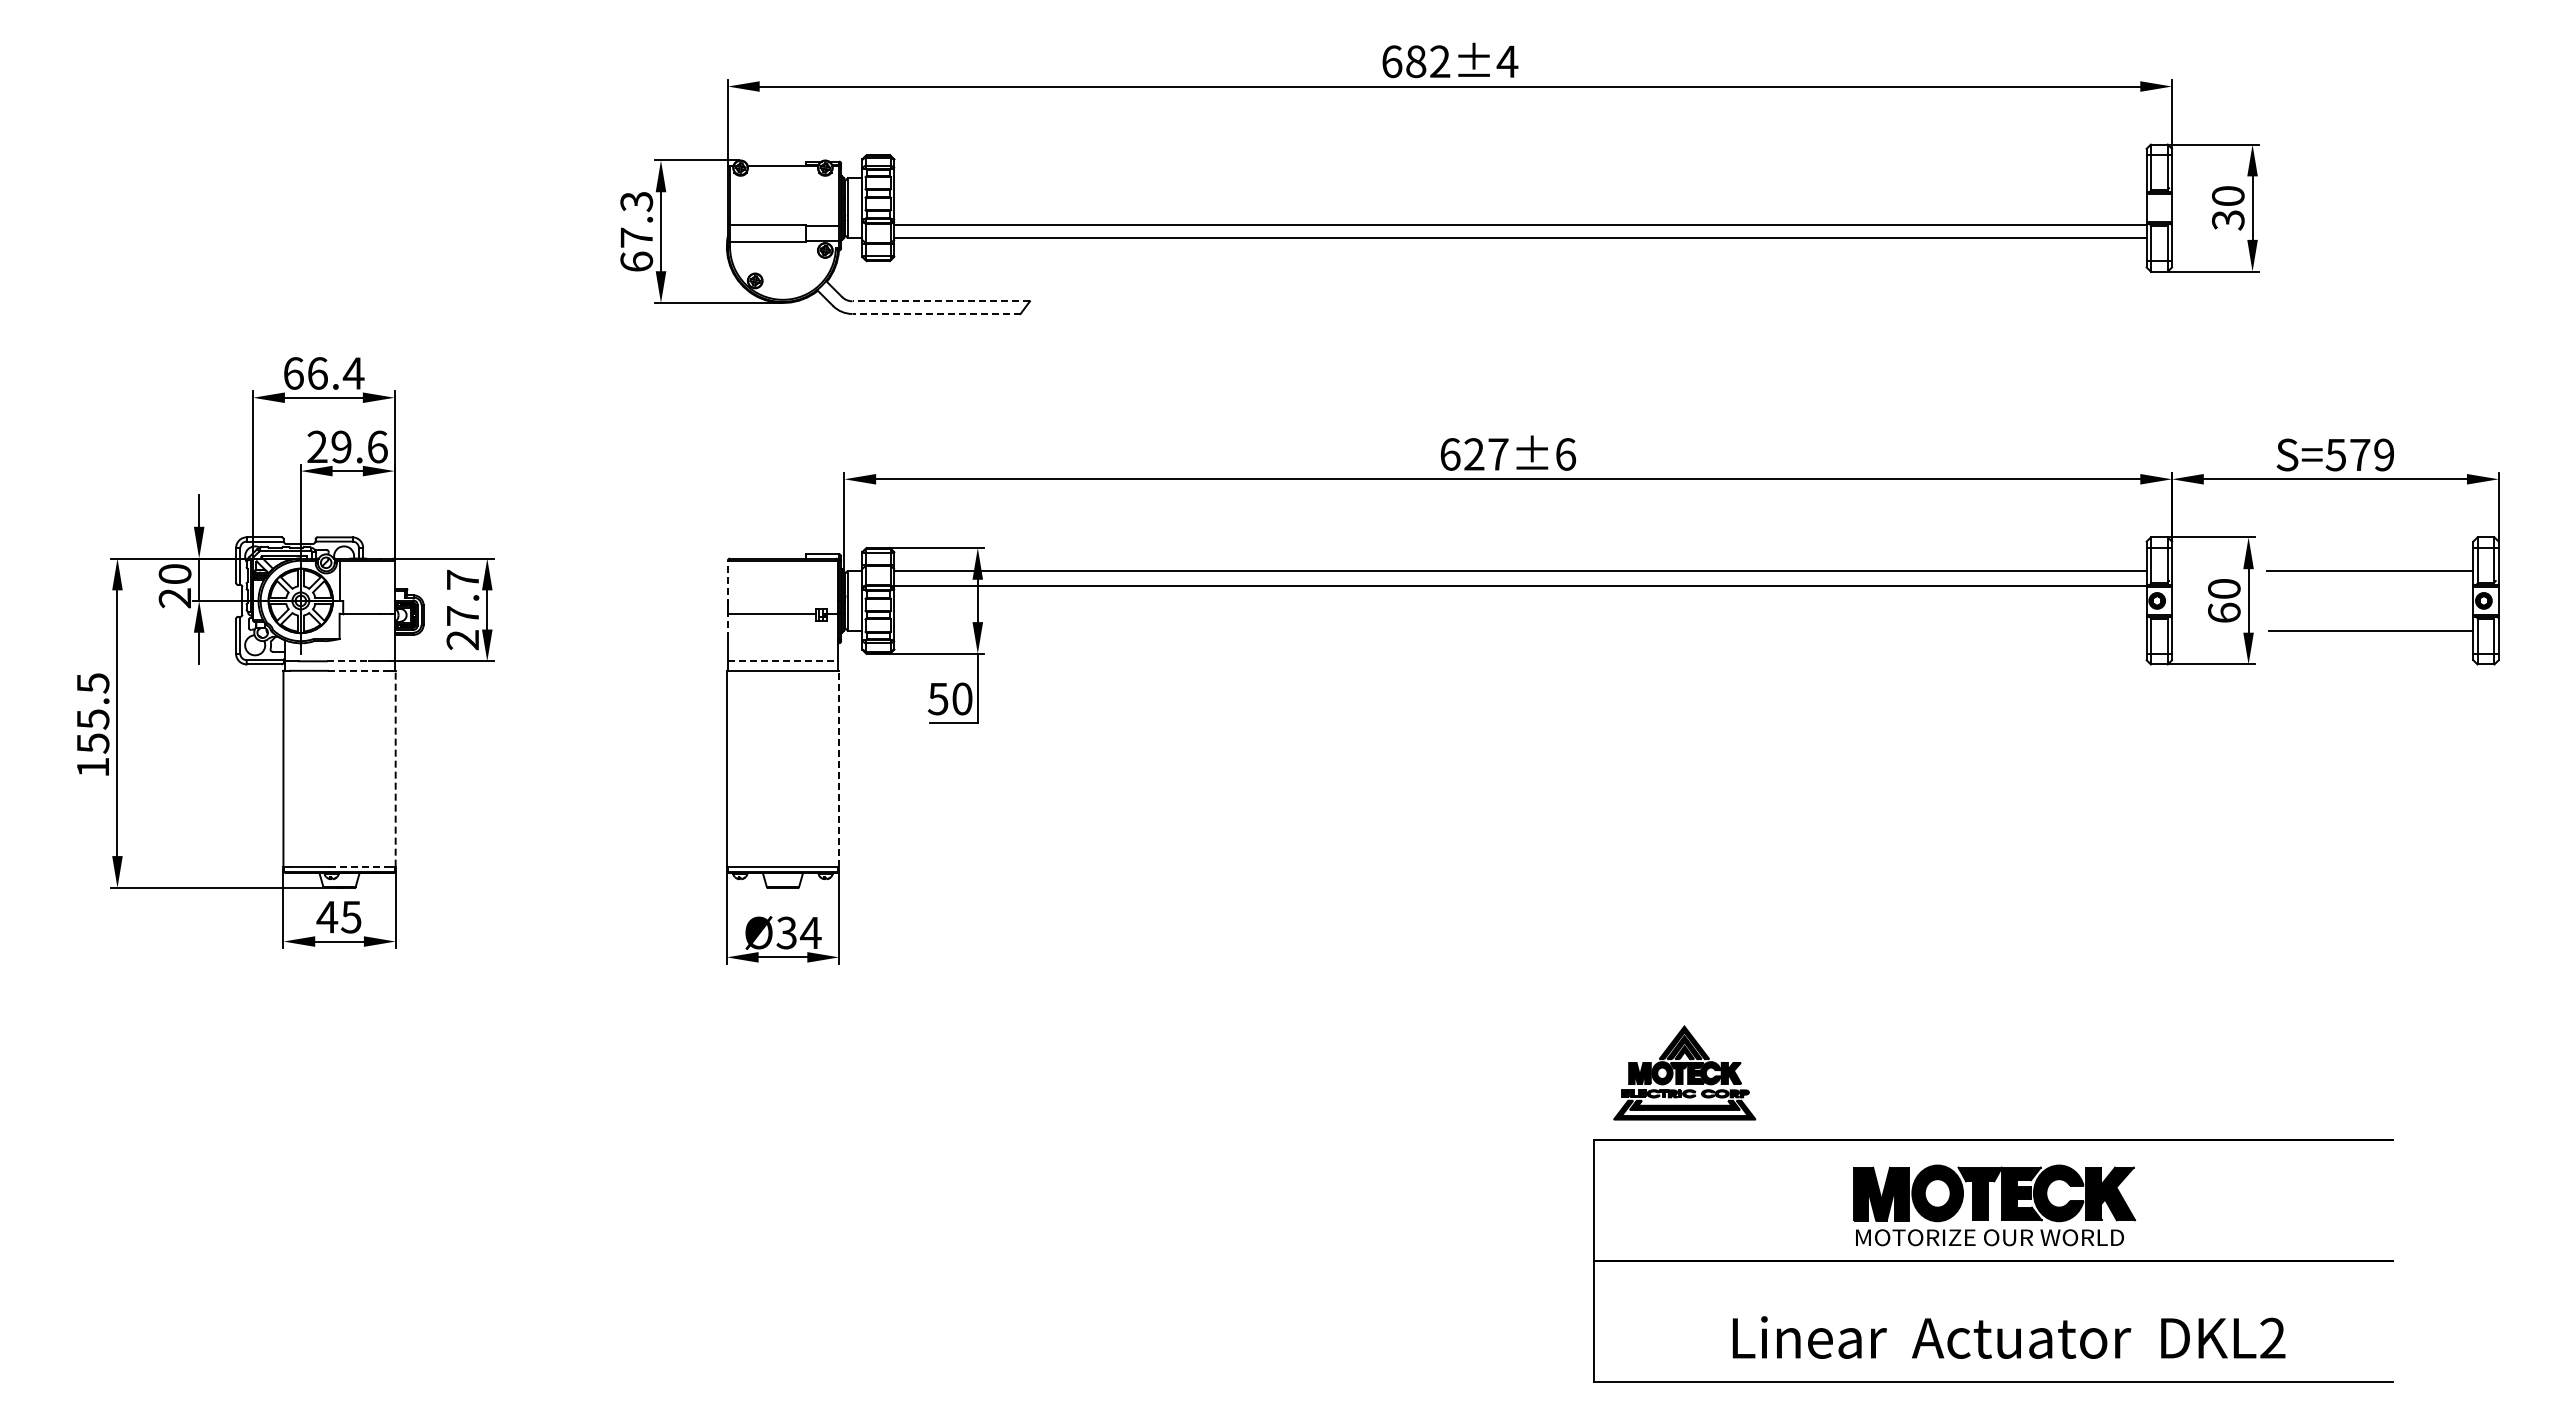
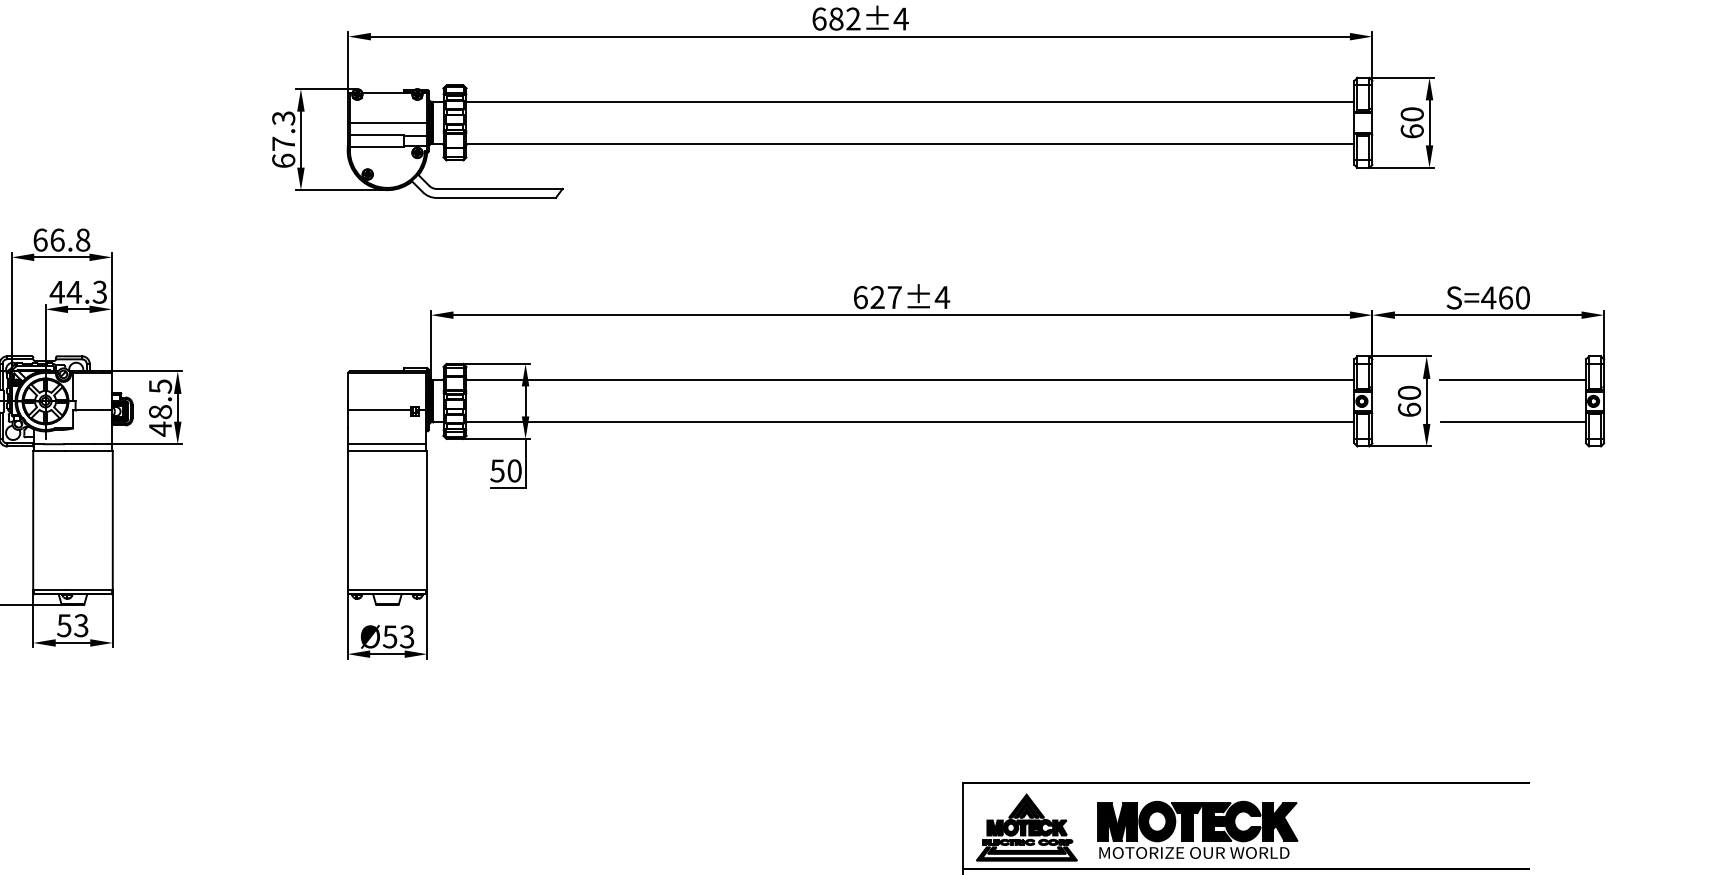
line: (784, 208) -> (388, 123), added
text: (2227, 220) -> (1411, 131), 30 -> 60
line: (1520, 225) -> (910, 101), moved
line: (941, 301) -> (499, 189), dashed -> solid
line: (936, 314) -> (496, 198), dashed -> solid
text: (353, 373) -> (82, 240), 66.4 -> 66.8
text: (346, 446) -> (77, 291), 29.6 -> 44.3
text: (1565, 454) -> (942, 297), 627±6 -> 627±4
text: (2359, 454) -> (1505, 297), S=579 -> S=460
line: (1520, 585) -> (910, 422), moved
line: (727, 599) -> (348, 400), dashed -> solid
text: (462, 610) -> (160, 408), 27.7 -> 48.5
line: (348, 661) -> (79, 444), dashed -> solid
line: (783, 661) -> (387, 444), dashed -> solid
line: (358, 670) -> (86, 450), dashed -> solid
line: (395, 768) -> (112, 520), dashed -> solid
line: (839, 768) -> (427, 520), dashed -> solid
line: (360, 866) -> (87, 589), dashed -> solid
text: (338, 916) -> (72, 625), 45 -> 53
text: (798, 932) -> (398, 636), 34 -> 53
part: (1684, 1072) -> (1026, 827), moved
part: (1994, 1205) -> (1197, 830), moved

